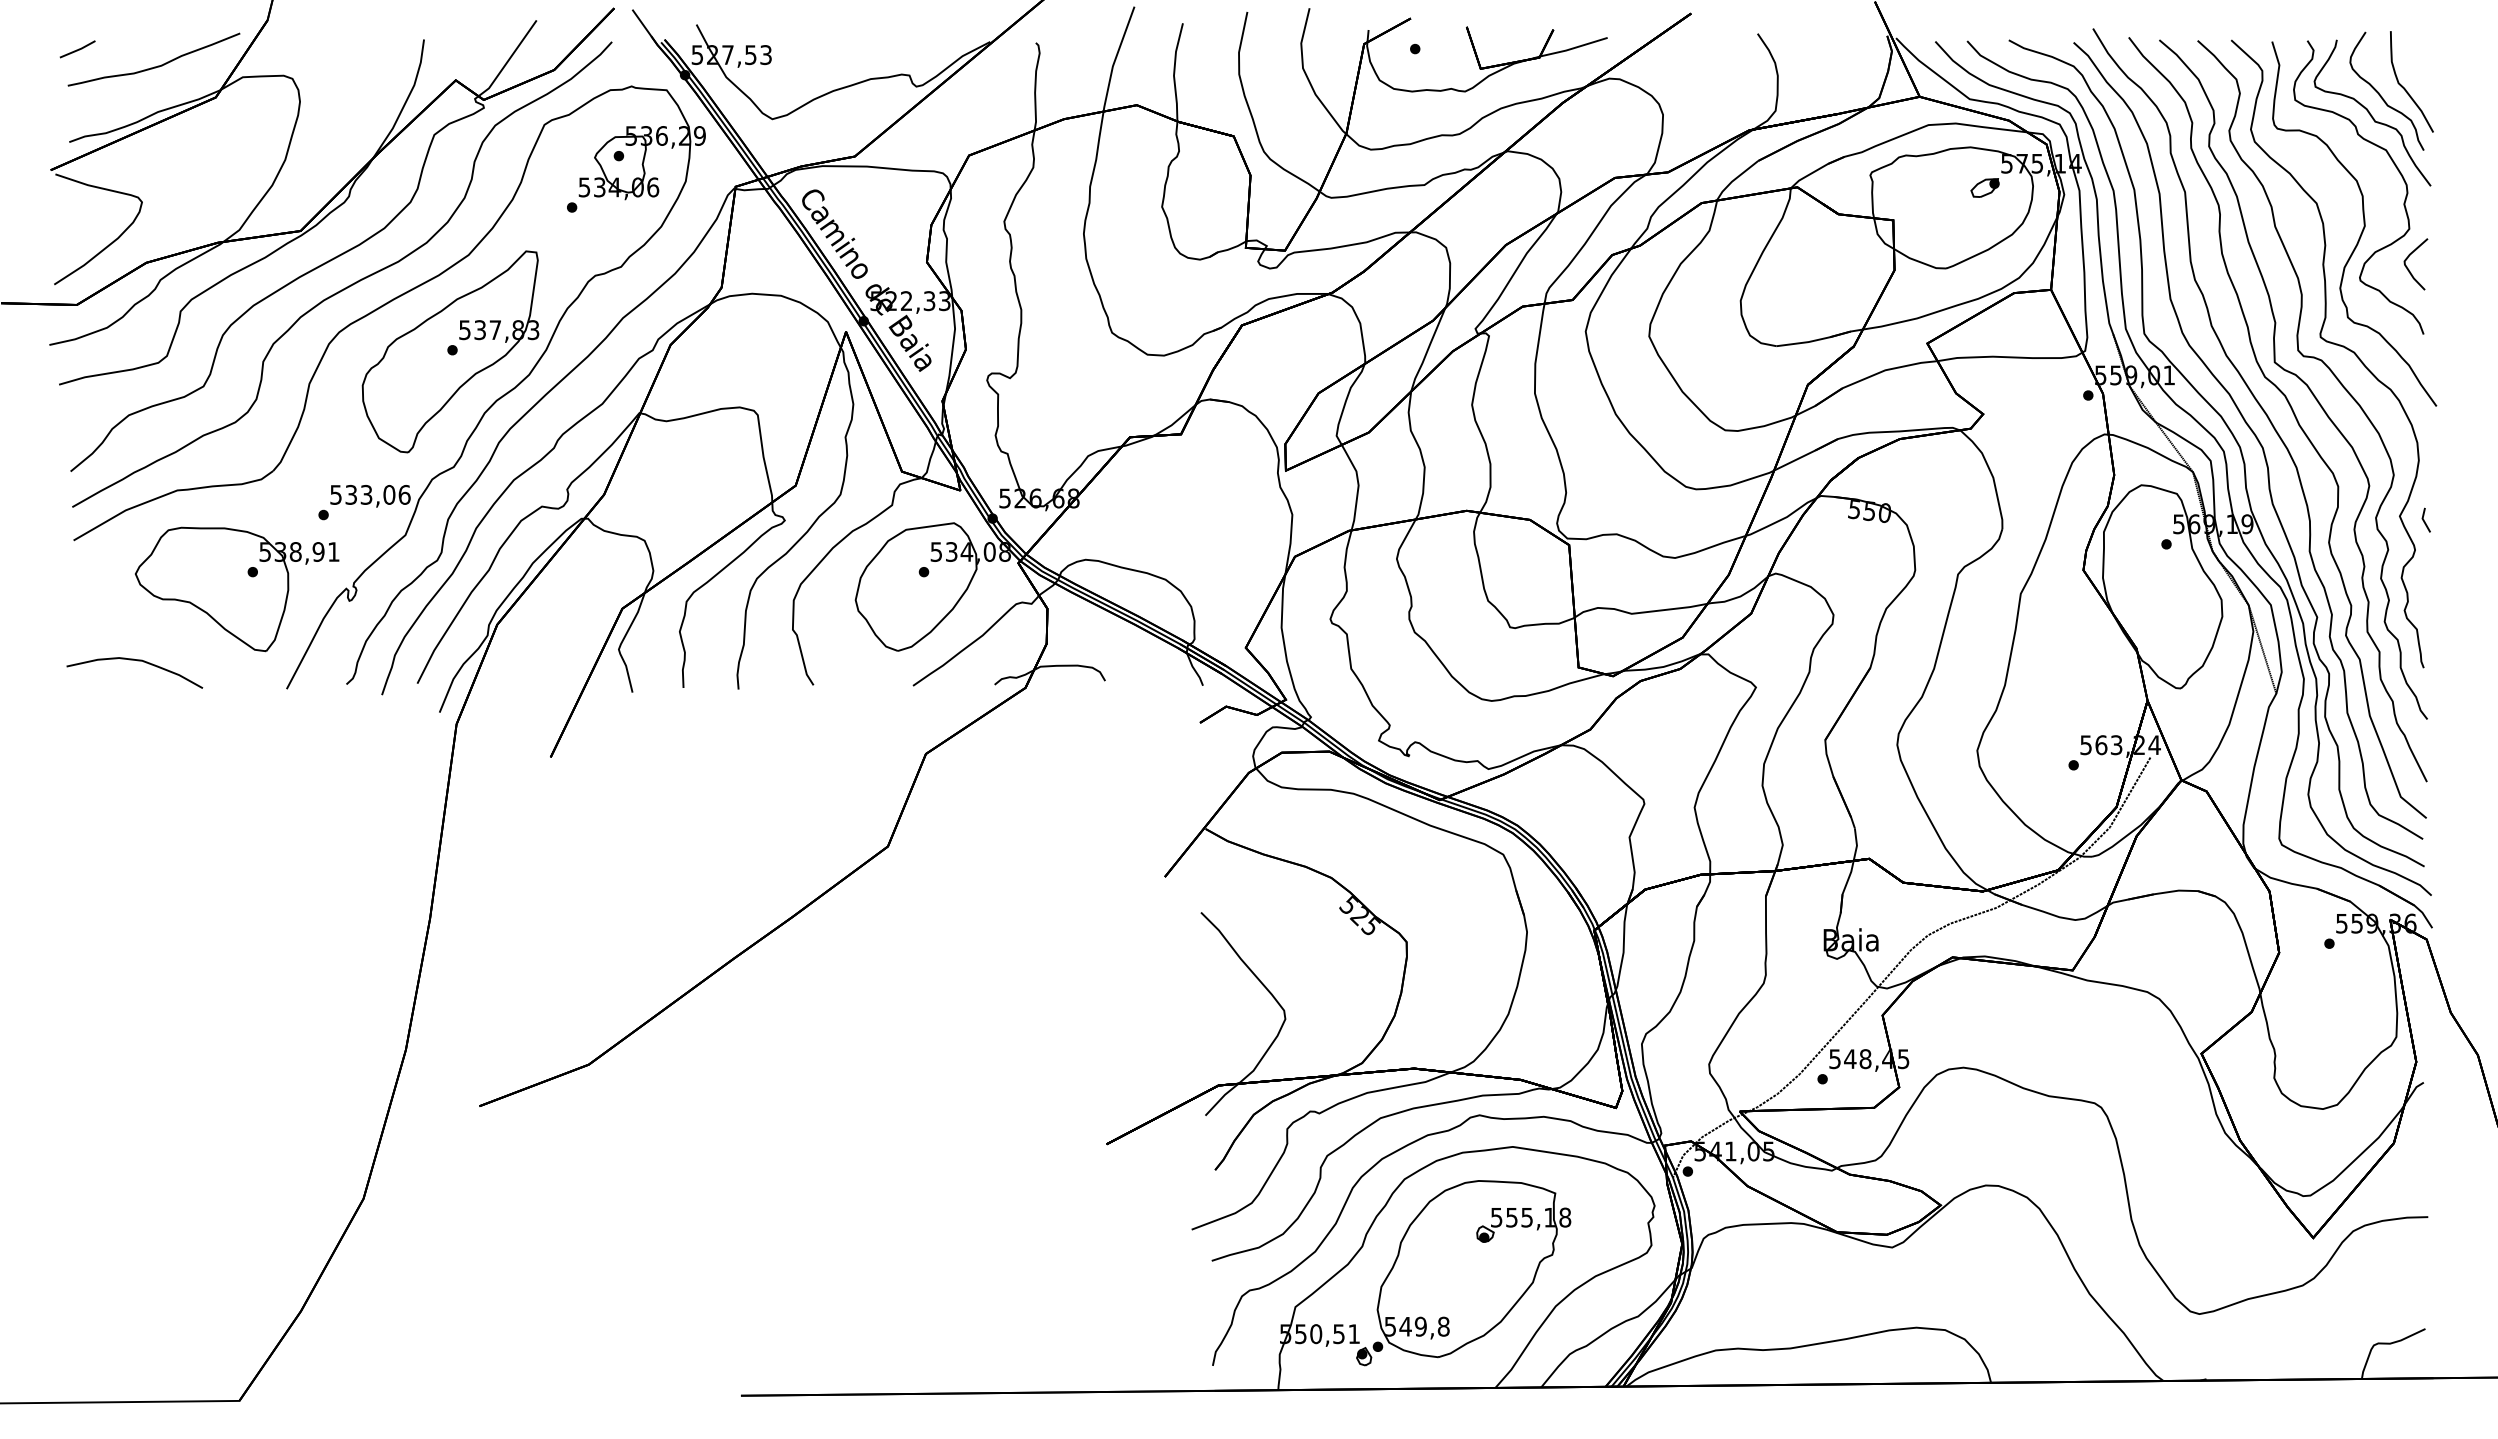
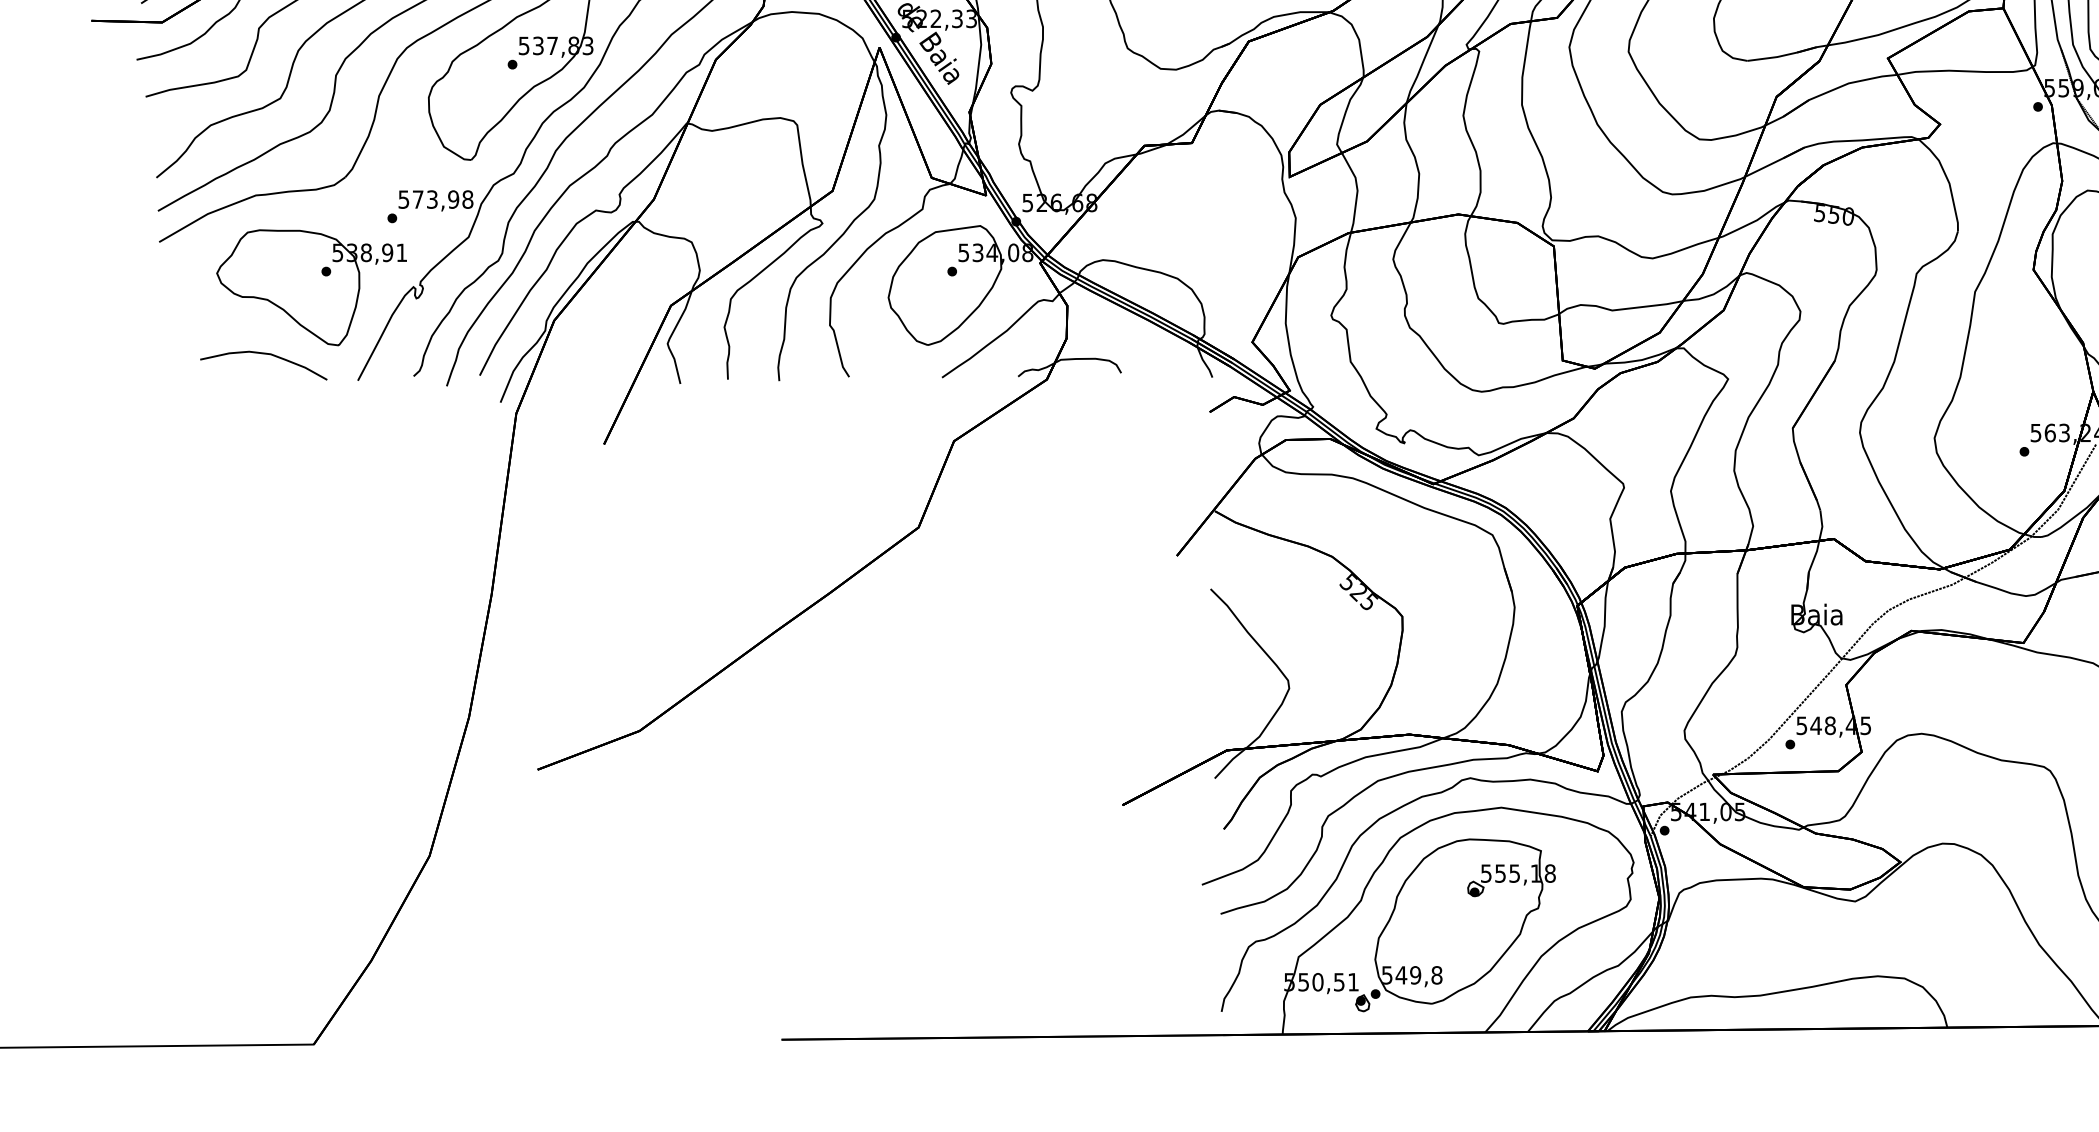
text: (377, 494) -> (442, 199), 533,06 -> 573,98
curve: (137, 661) -> (266, 354), moved

